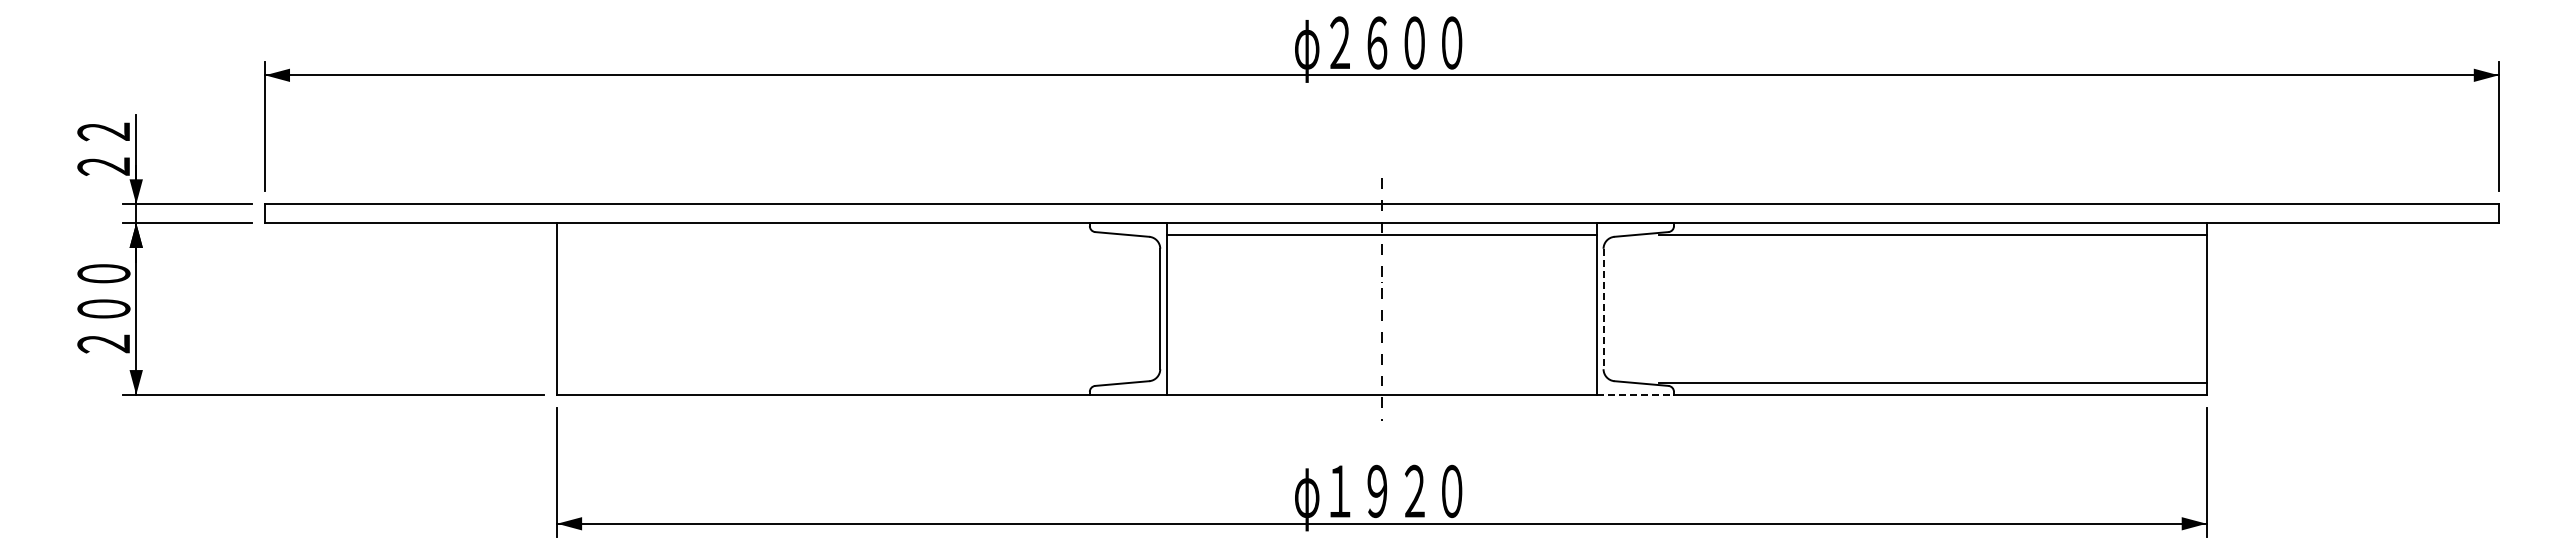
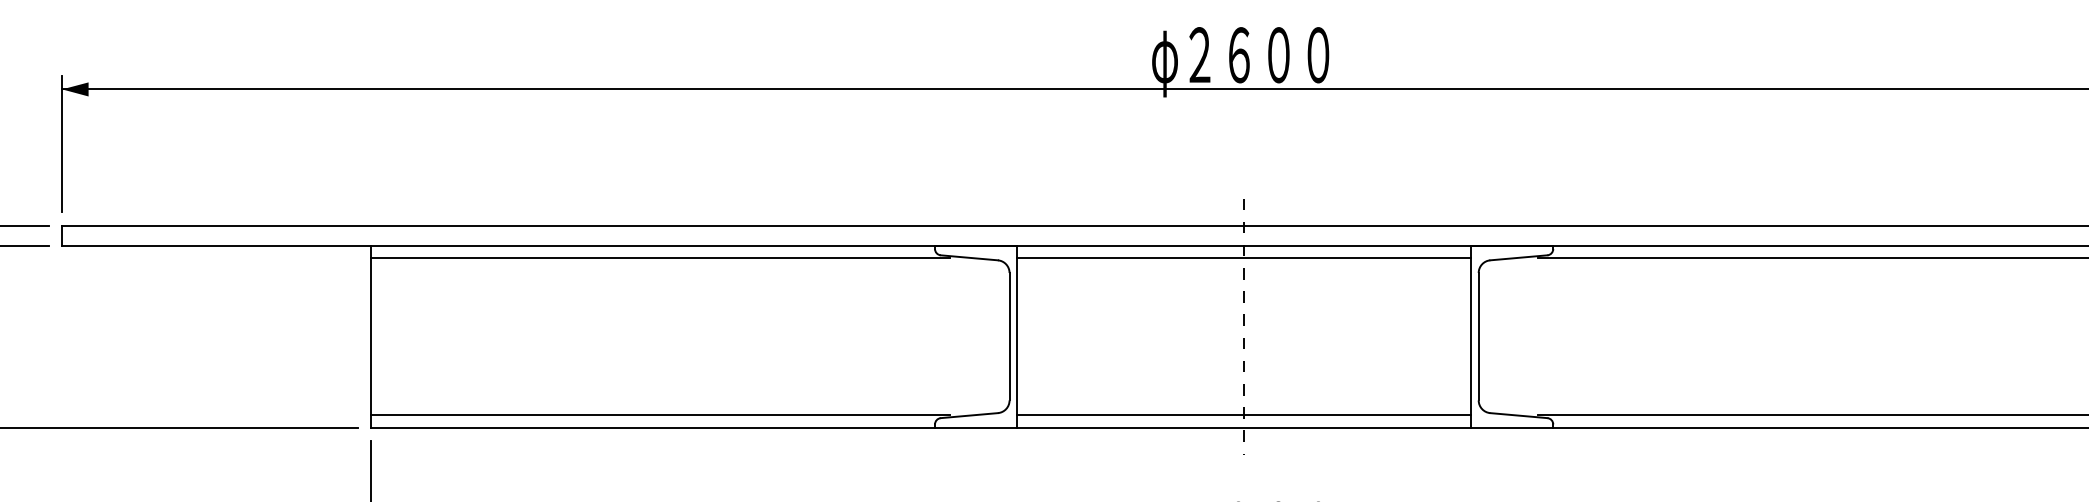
line: (830, 234) -> (660, 257), added
line: (1603, 309) -> (1478, 337), dashed -> solid
line: (830, 383) -> (660, 415), added
line: (1381, 383) -> (1243, 415), added
line: (1635, 394) -> (1512, 427), dashed -> solid

